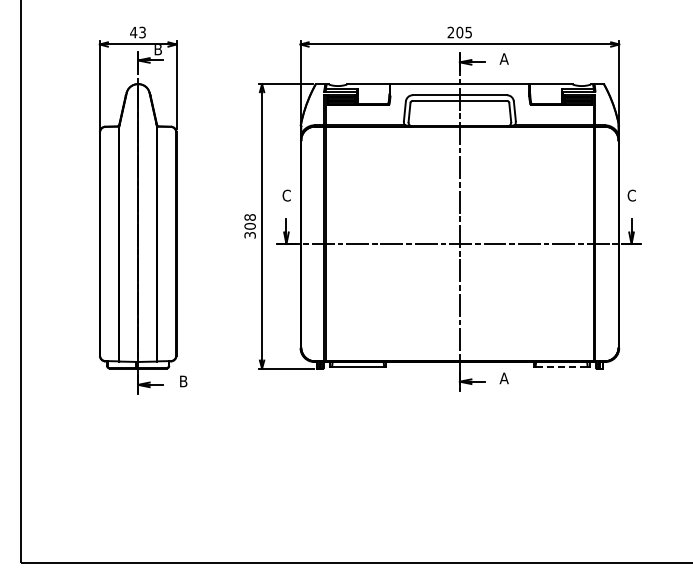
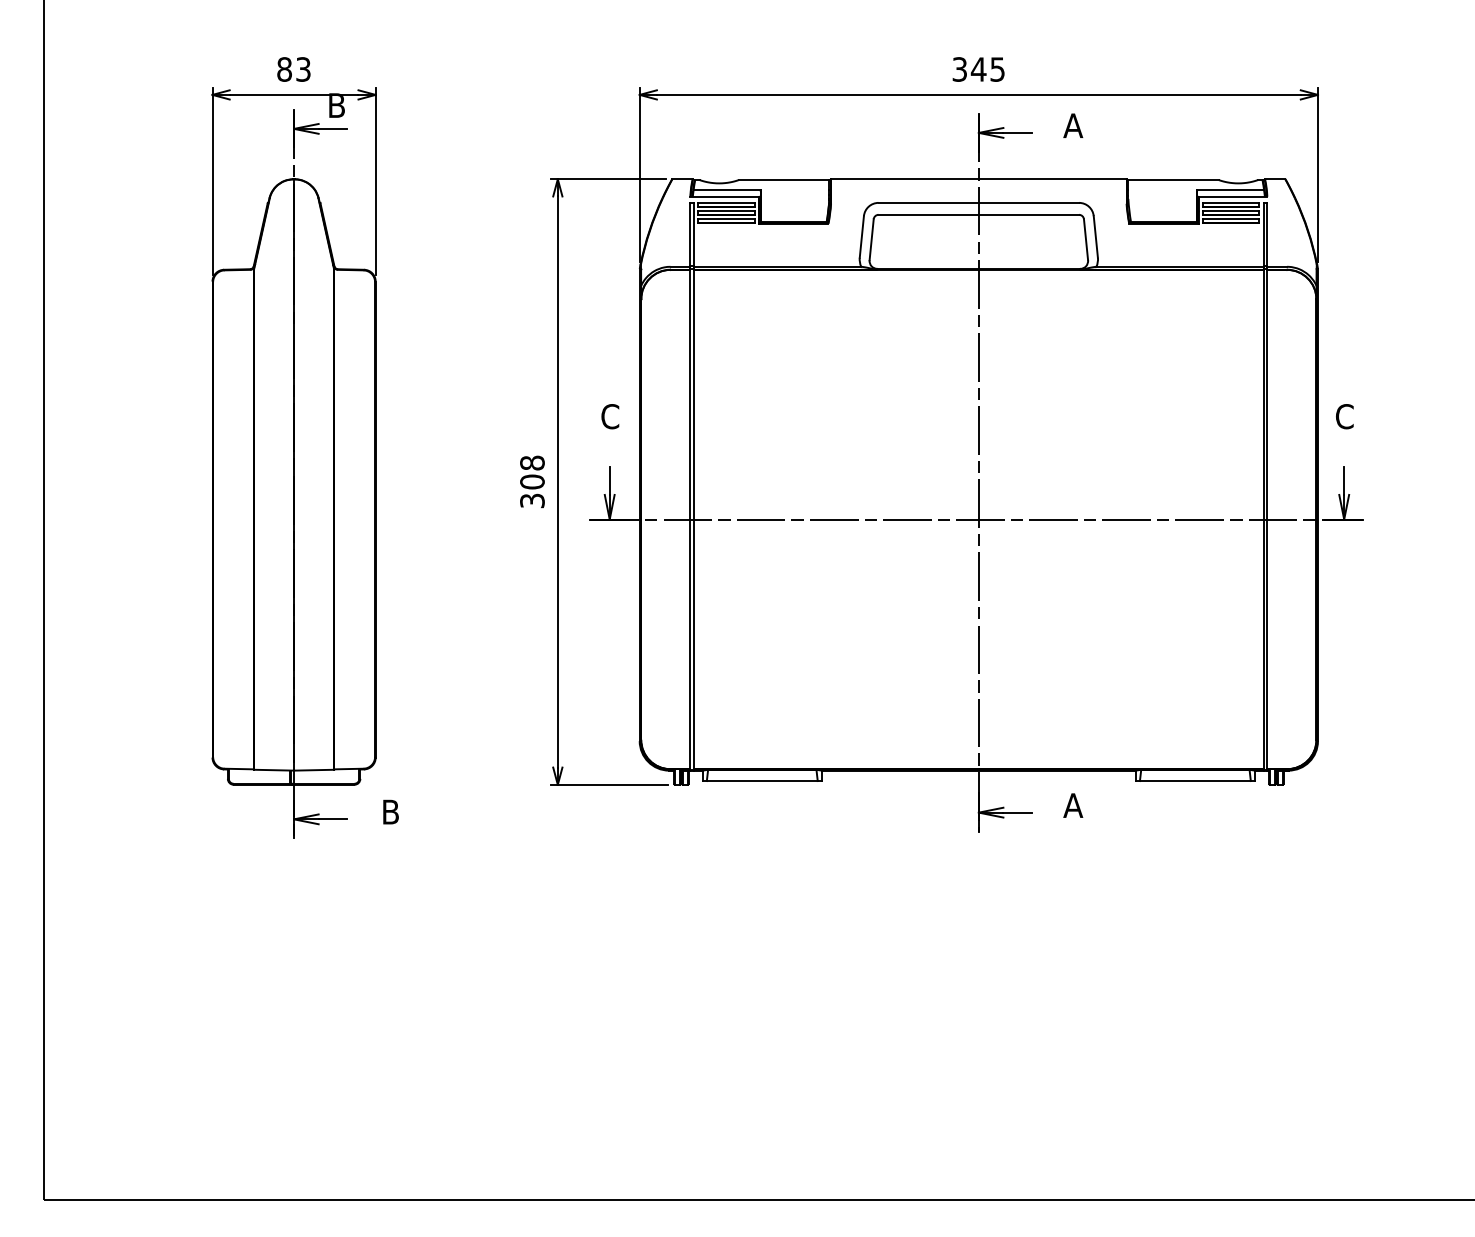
text: (133, 32) -> (284, 69), 43 -> 83
text: (455, 32) -> (969, 69), 205 -> 345
line: (562, 366) -> (1197, 780), dashed -> solid

